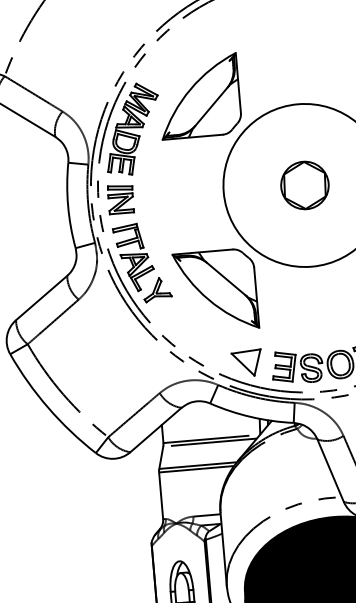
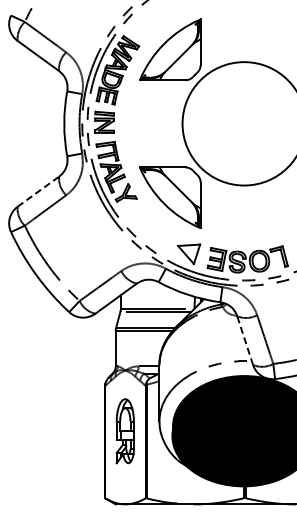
part: (305, 185) -> (244, 123), removed
line: (41, 297) -> (38, 191), solid -> dashed
line: (331, 470) -> (245, 340), solid -> dashed

